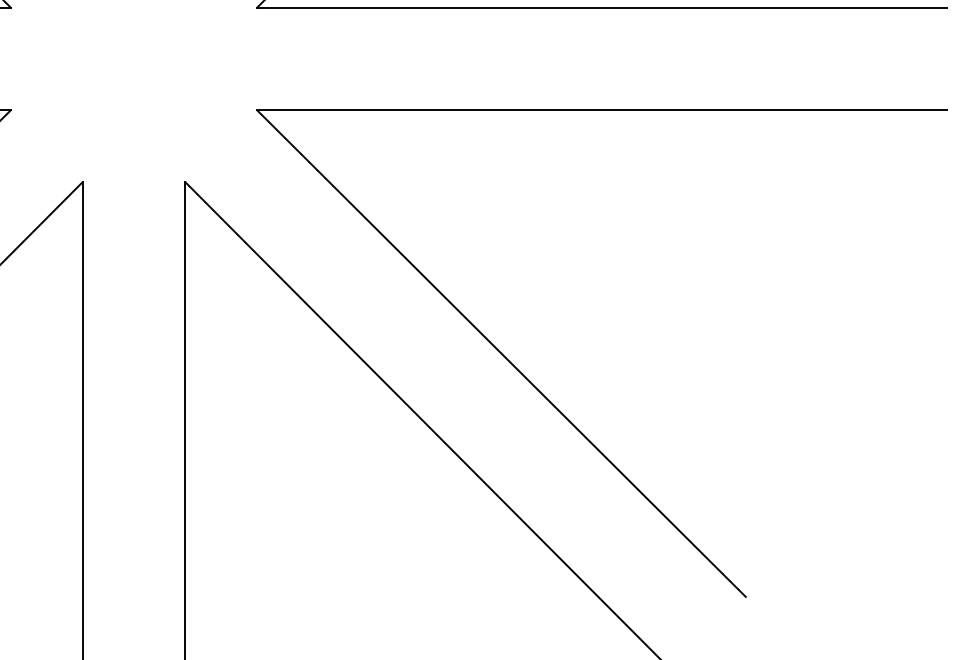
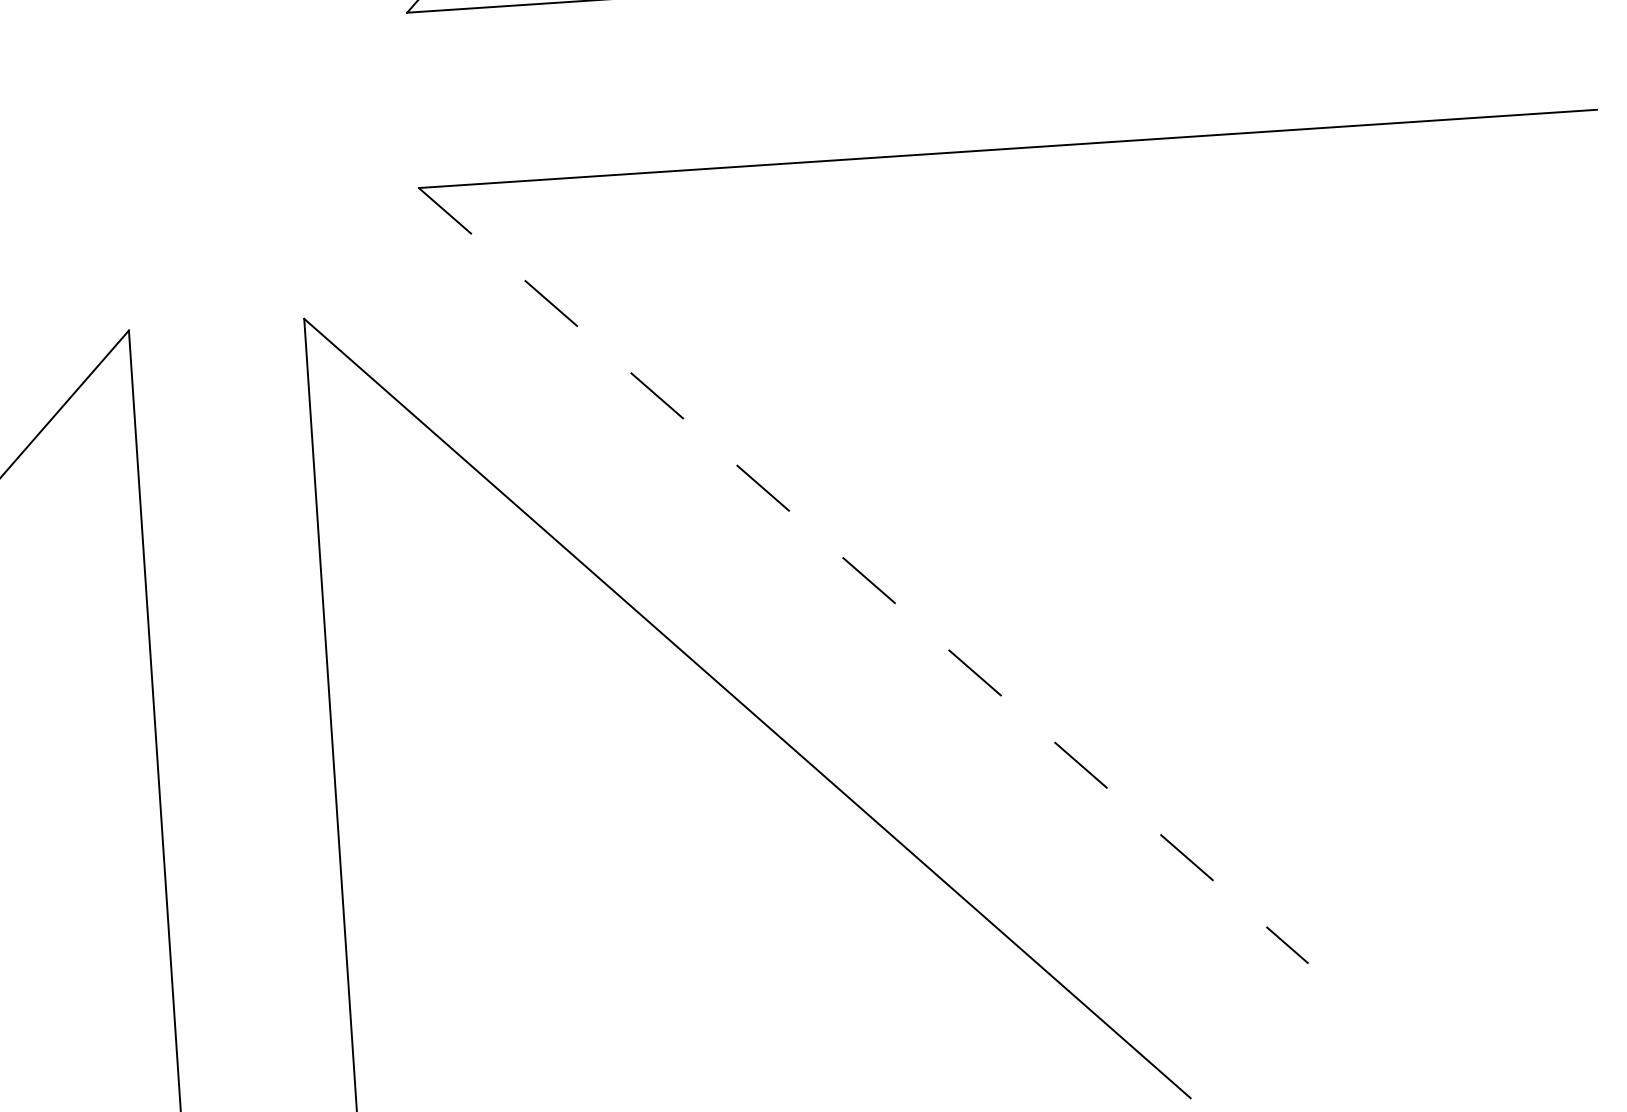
line: (501, 353) -> (863, 575), solid -> dashed

